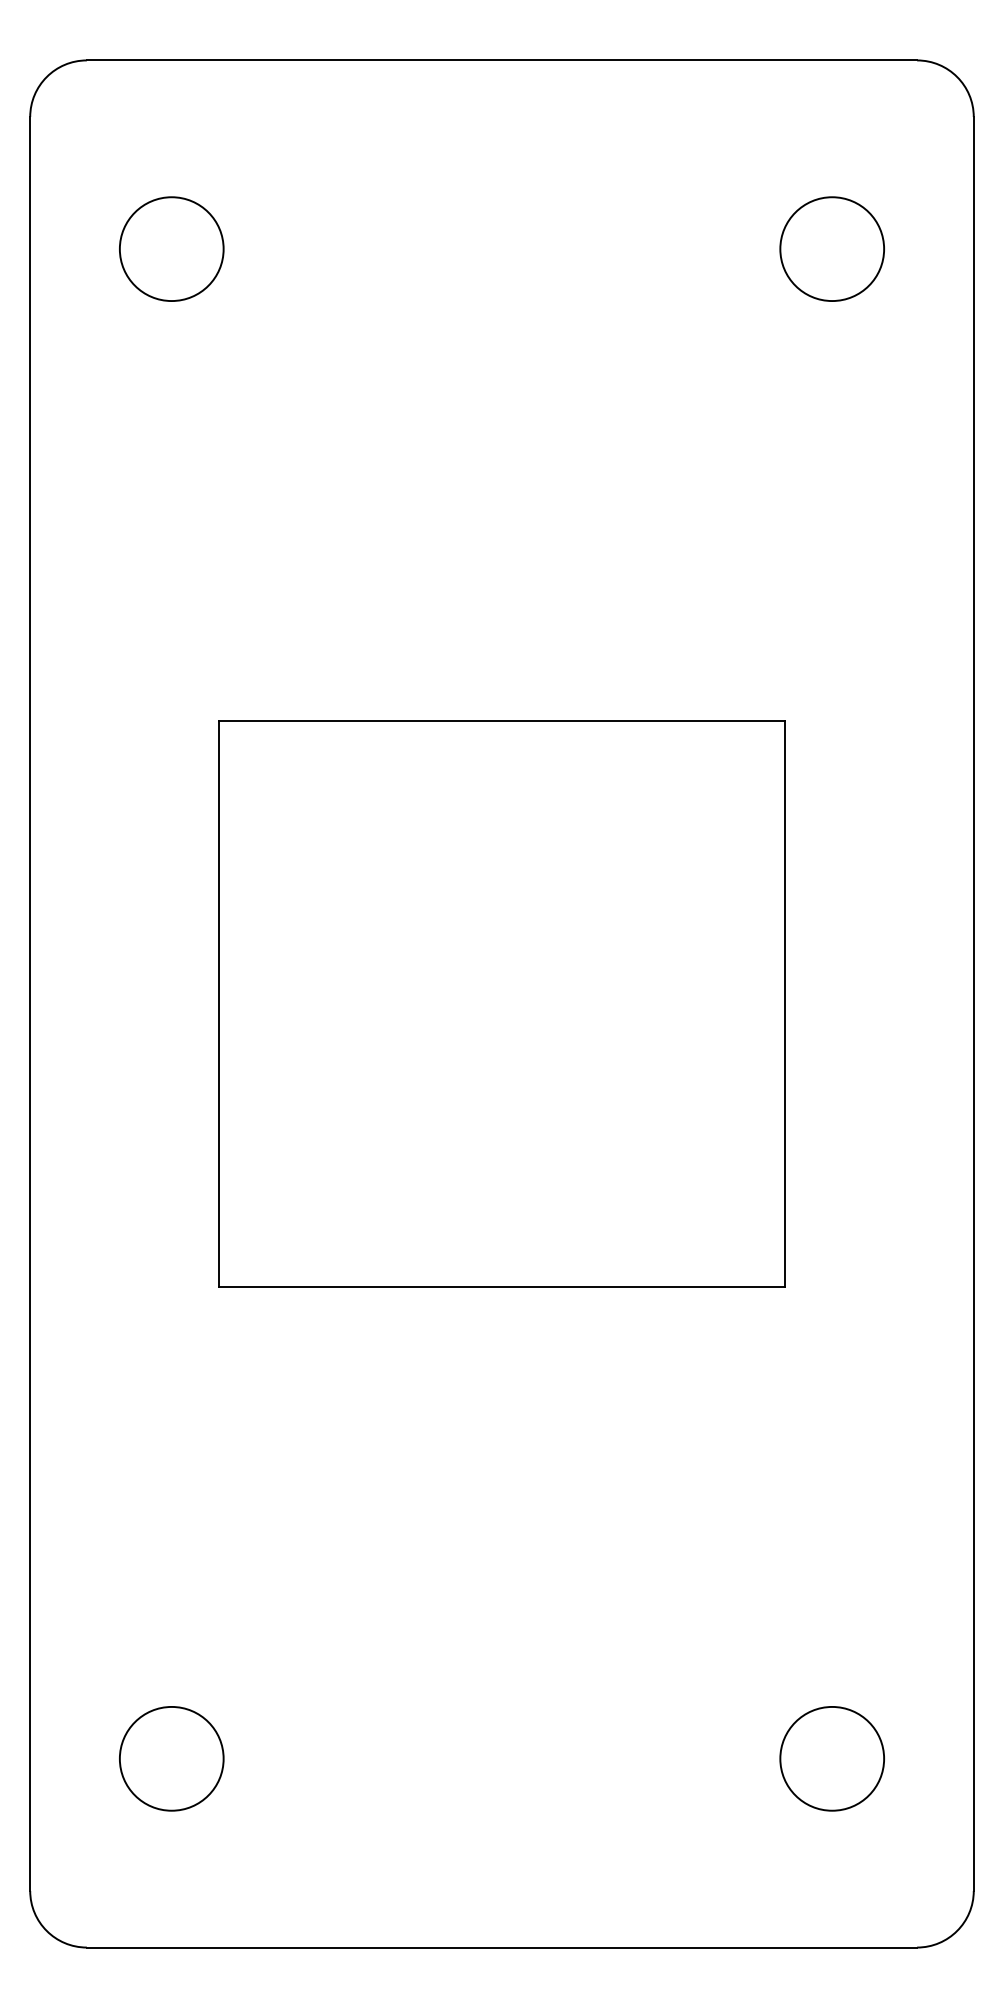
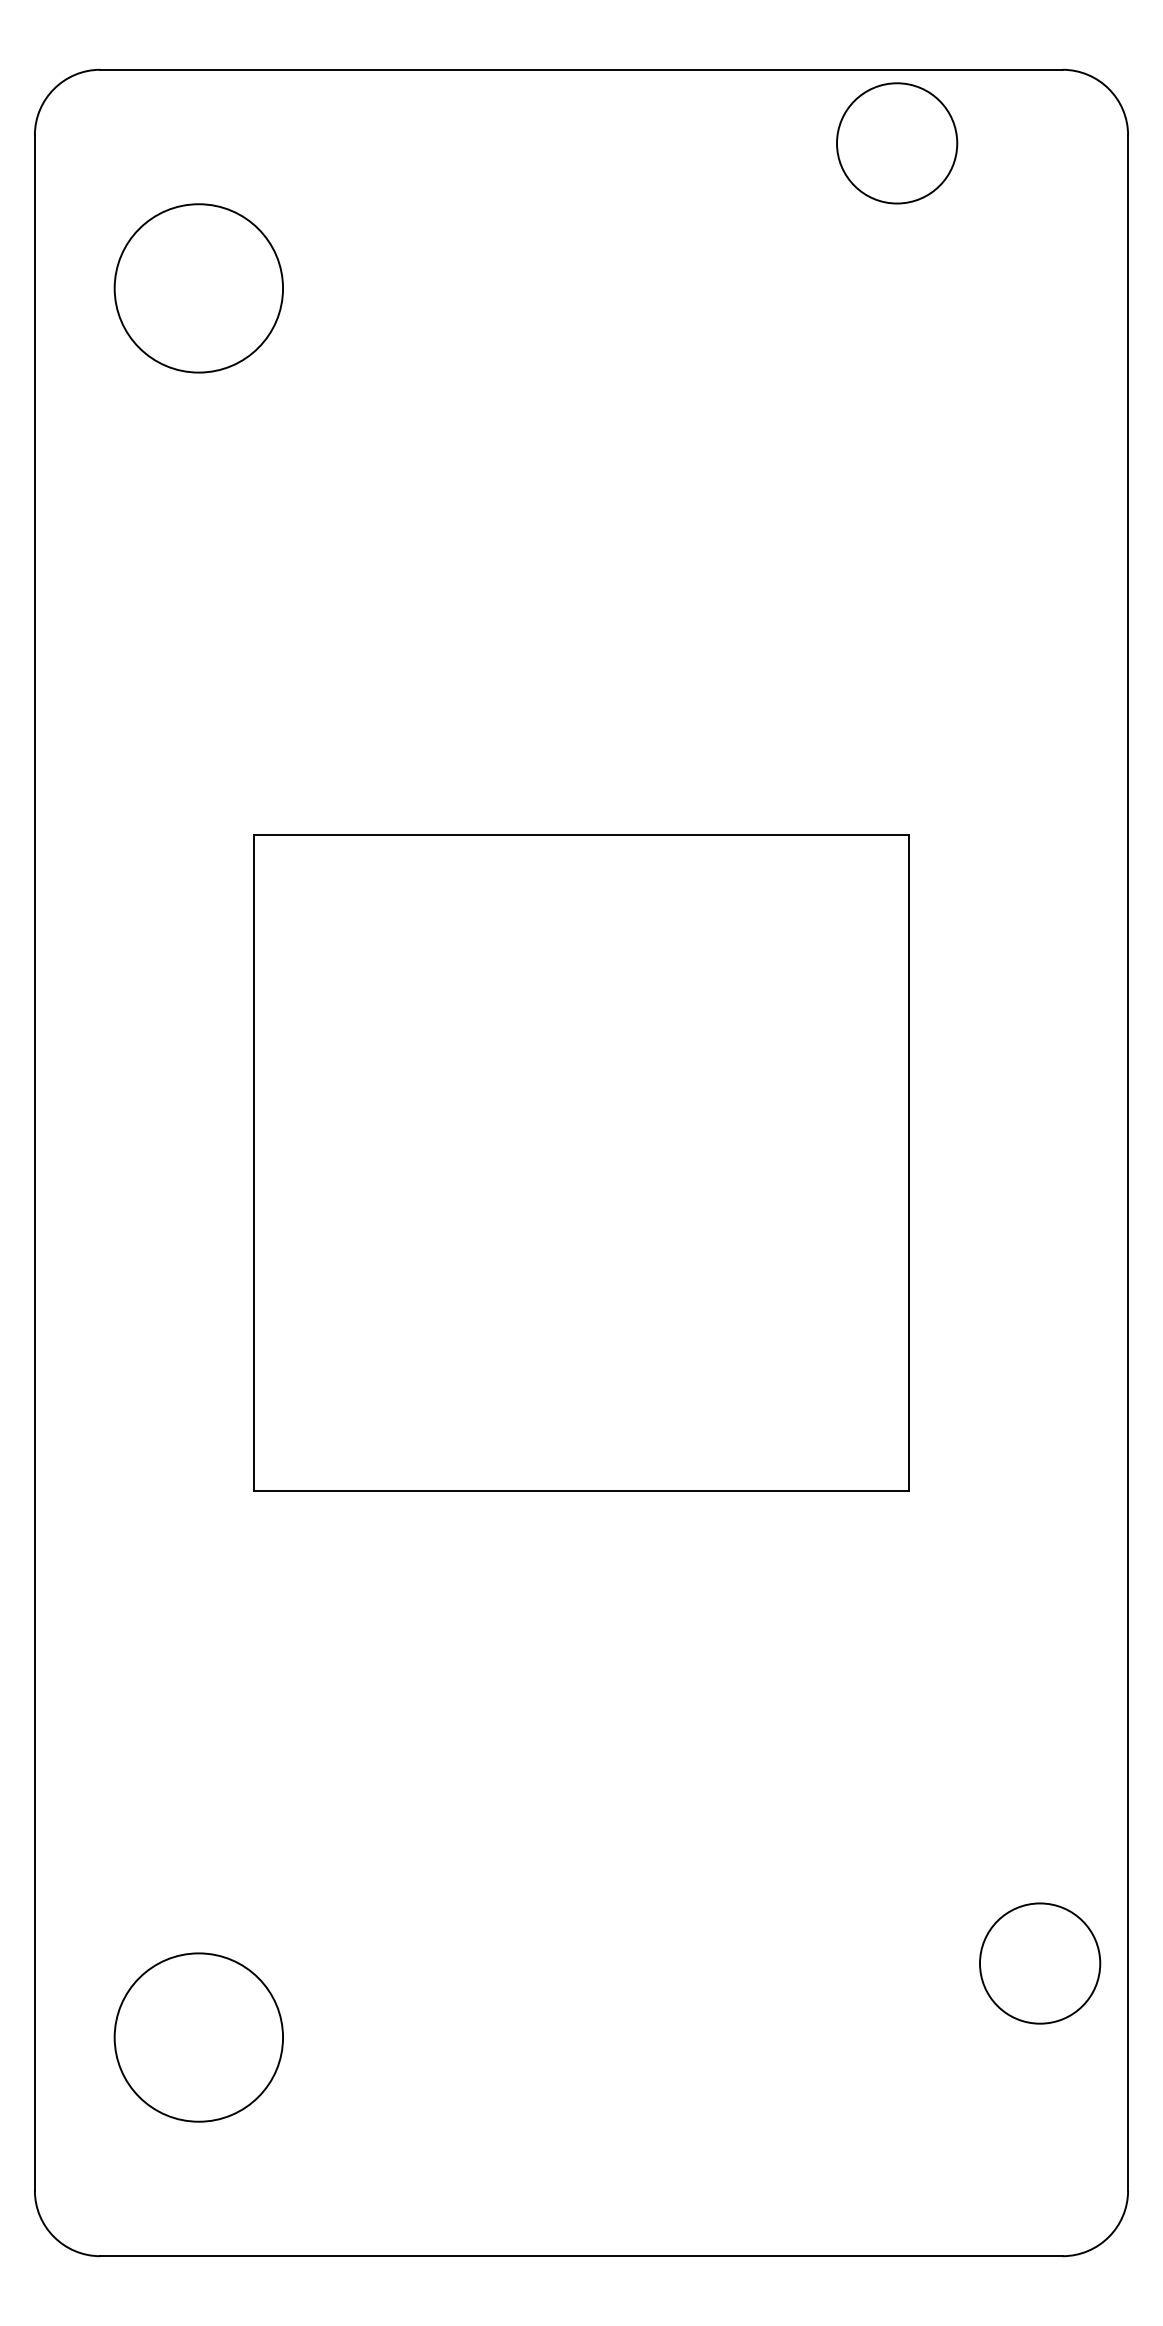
circle: (171, 249) -> (198, 288), size x1.4
circle: (832, 249) -> (897, 143), moved
circle: (171, 1758) -> (198, 2037), size x1.4
circle: (832, 1758) -> (1040, 1963), moved

